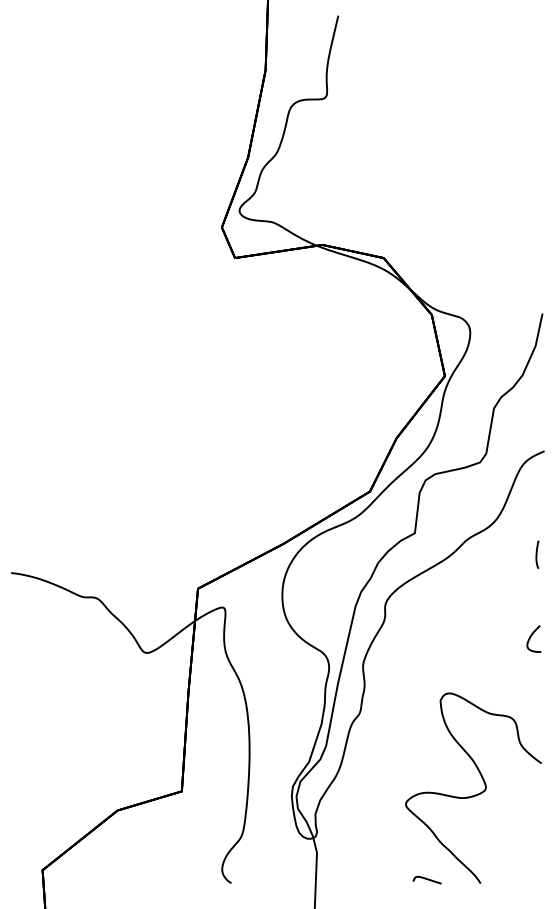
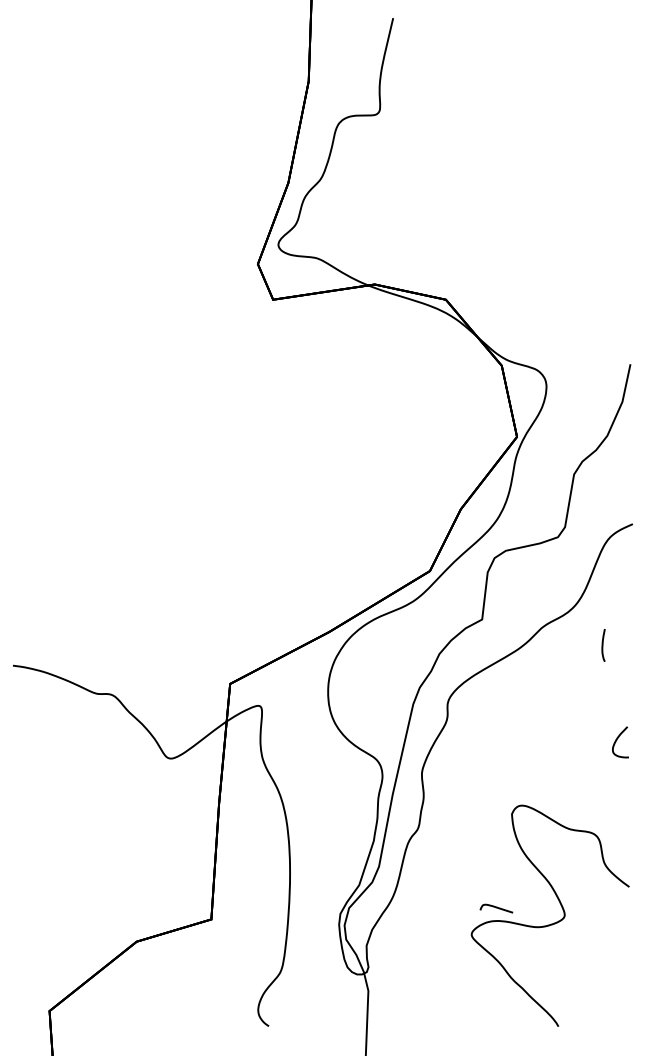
curve: (537, 554) -> (603, 645), moved
curve: (427, 880) -> (496, 908), moved

